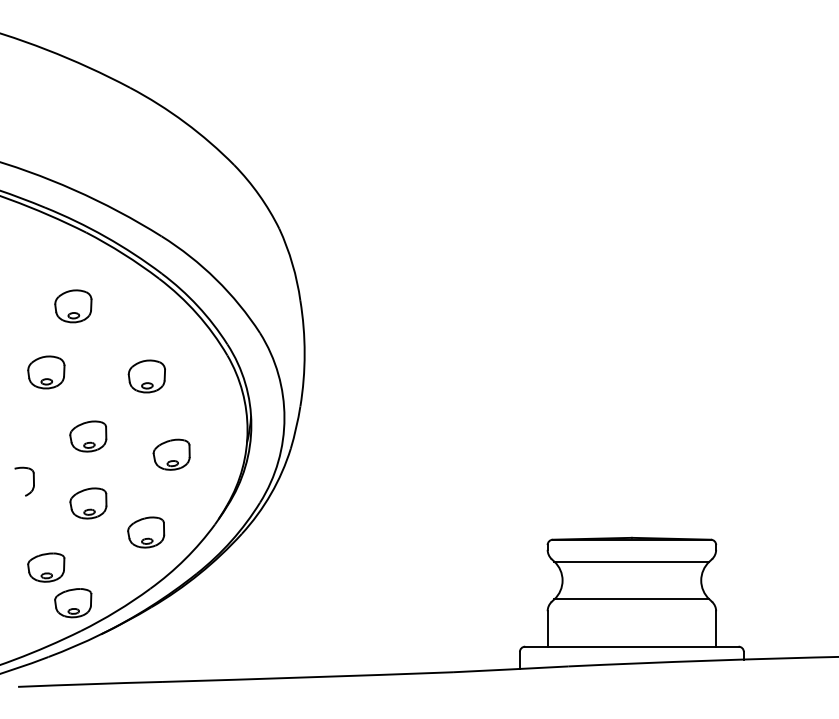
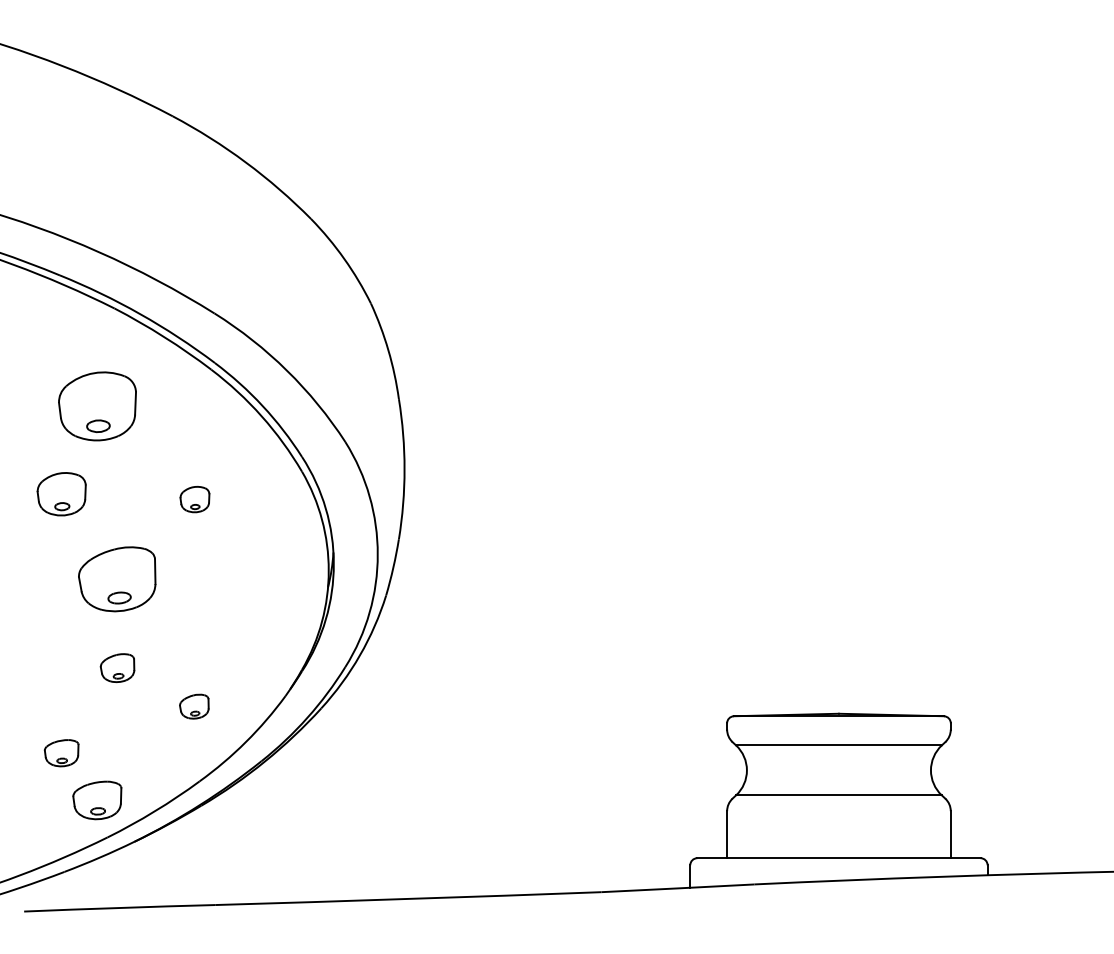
part: (73, 306) -> (97, 406), size x1.6
part: (146, 376) -> (194, 499), size x0.6
part: (88, 436) -> (117, 579), size x1.6
part: (171, 454) -> (227, 603), removed
part: (33, 481) -> (44, 638), removed
part: (88, 503) -> (117, 668), size x0.7
part: (146, 532) -> (194, 706), size x0.6
part: (46, 567) -> (61, 753), size x0.7

